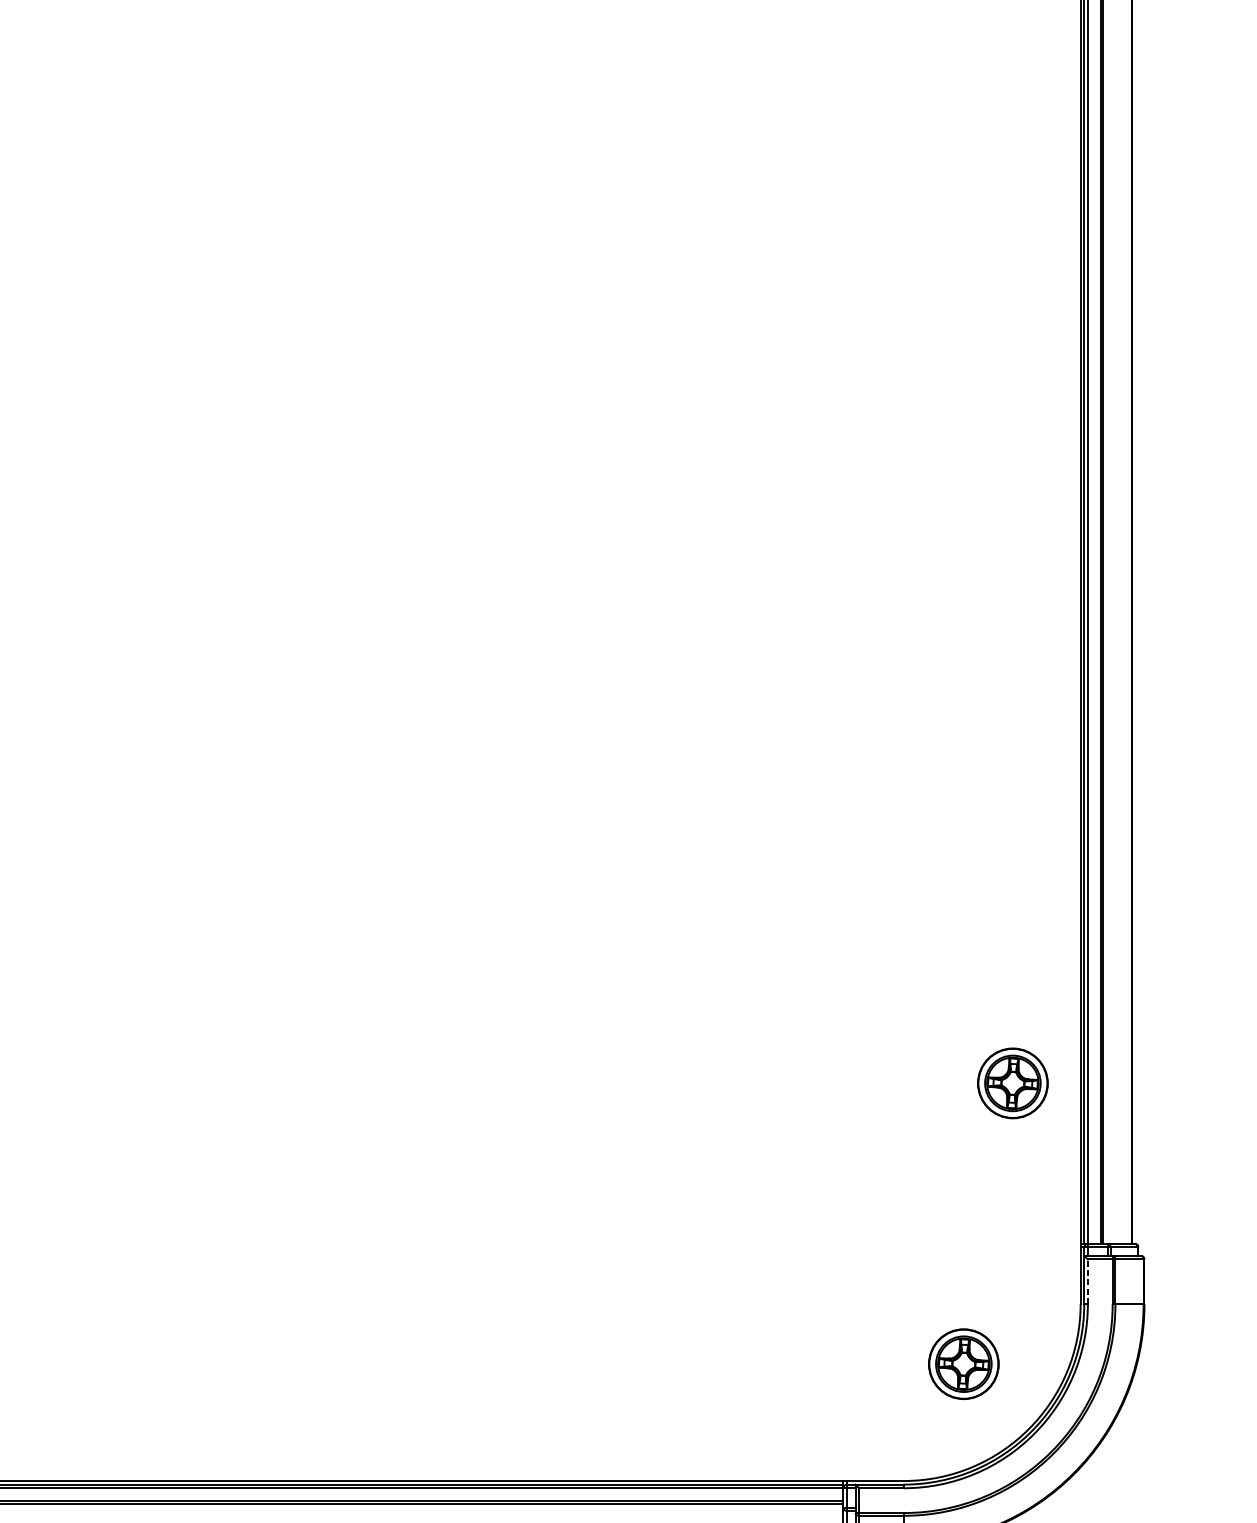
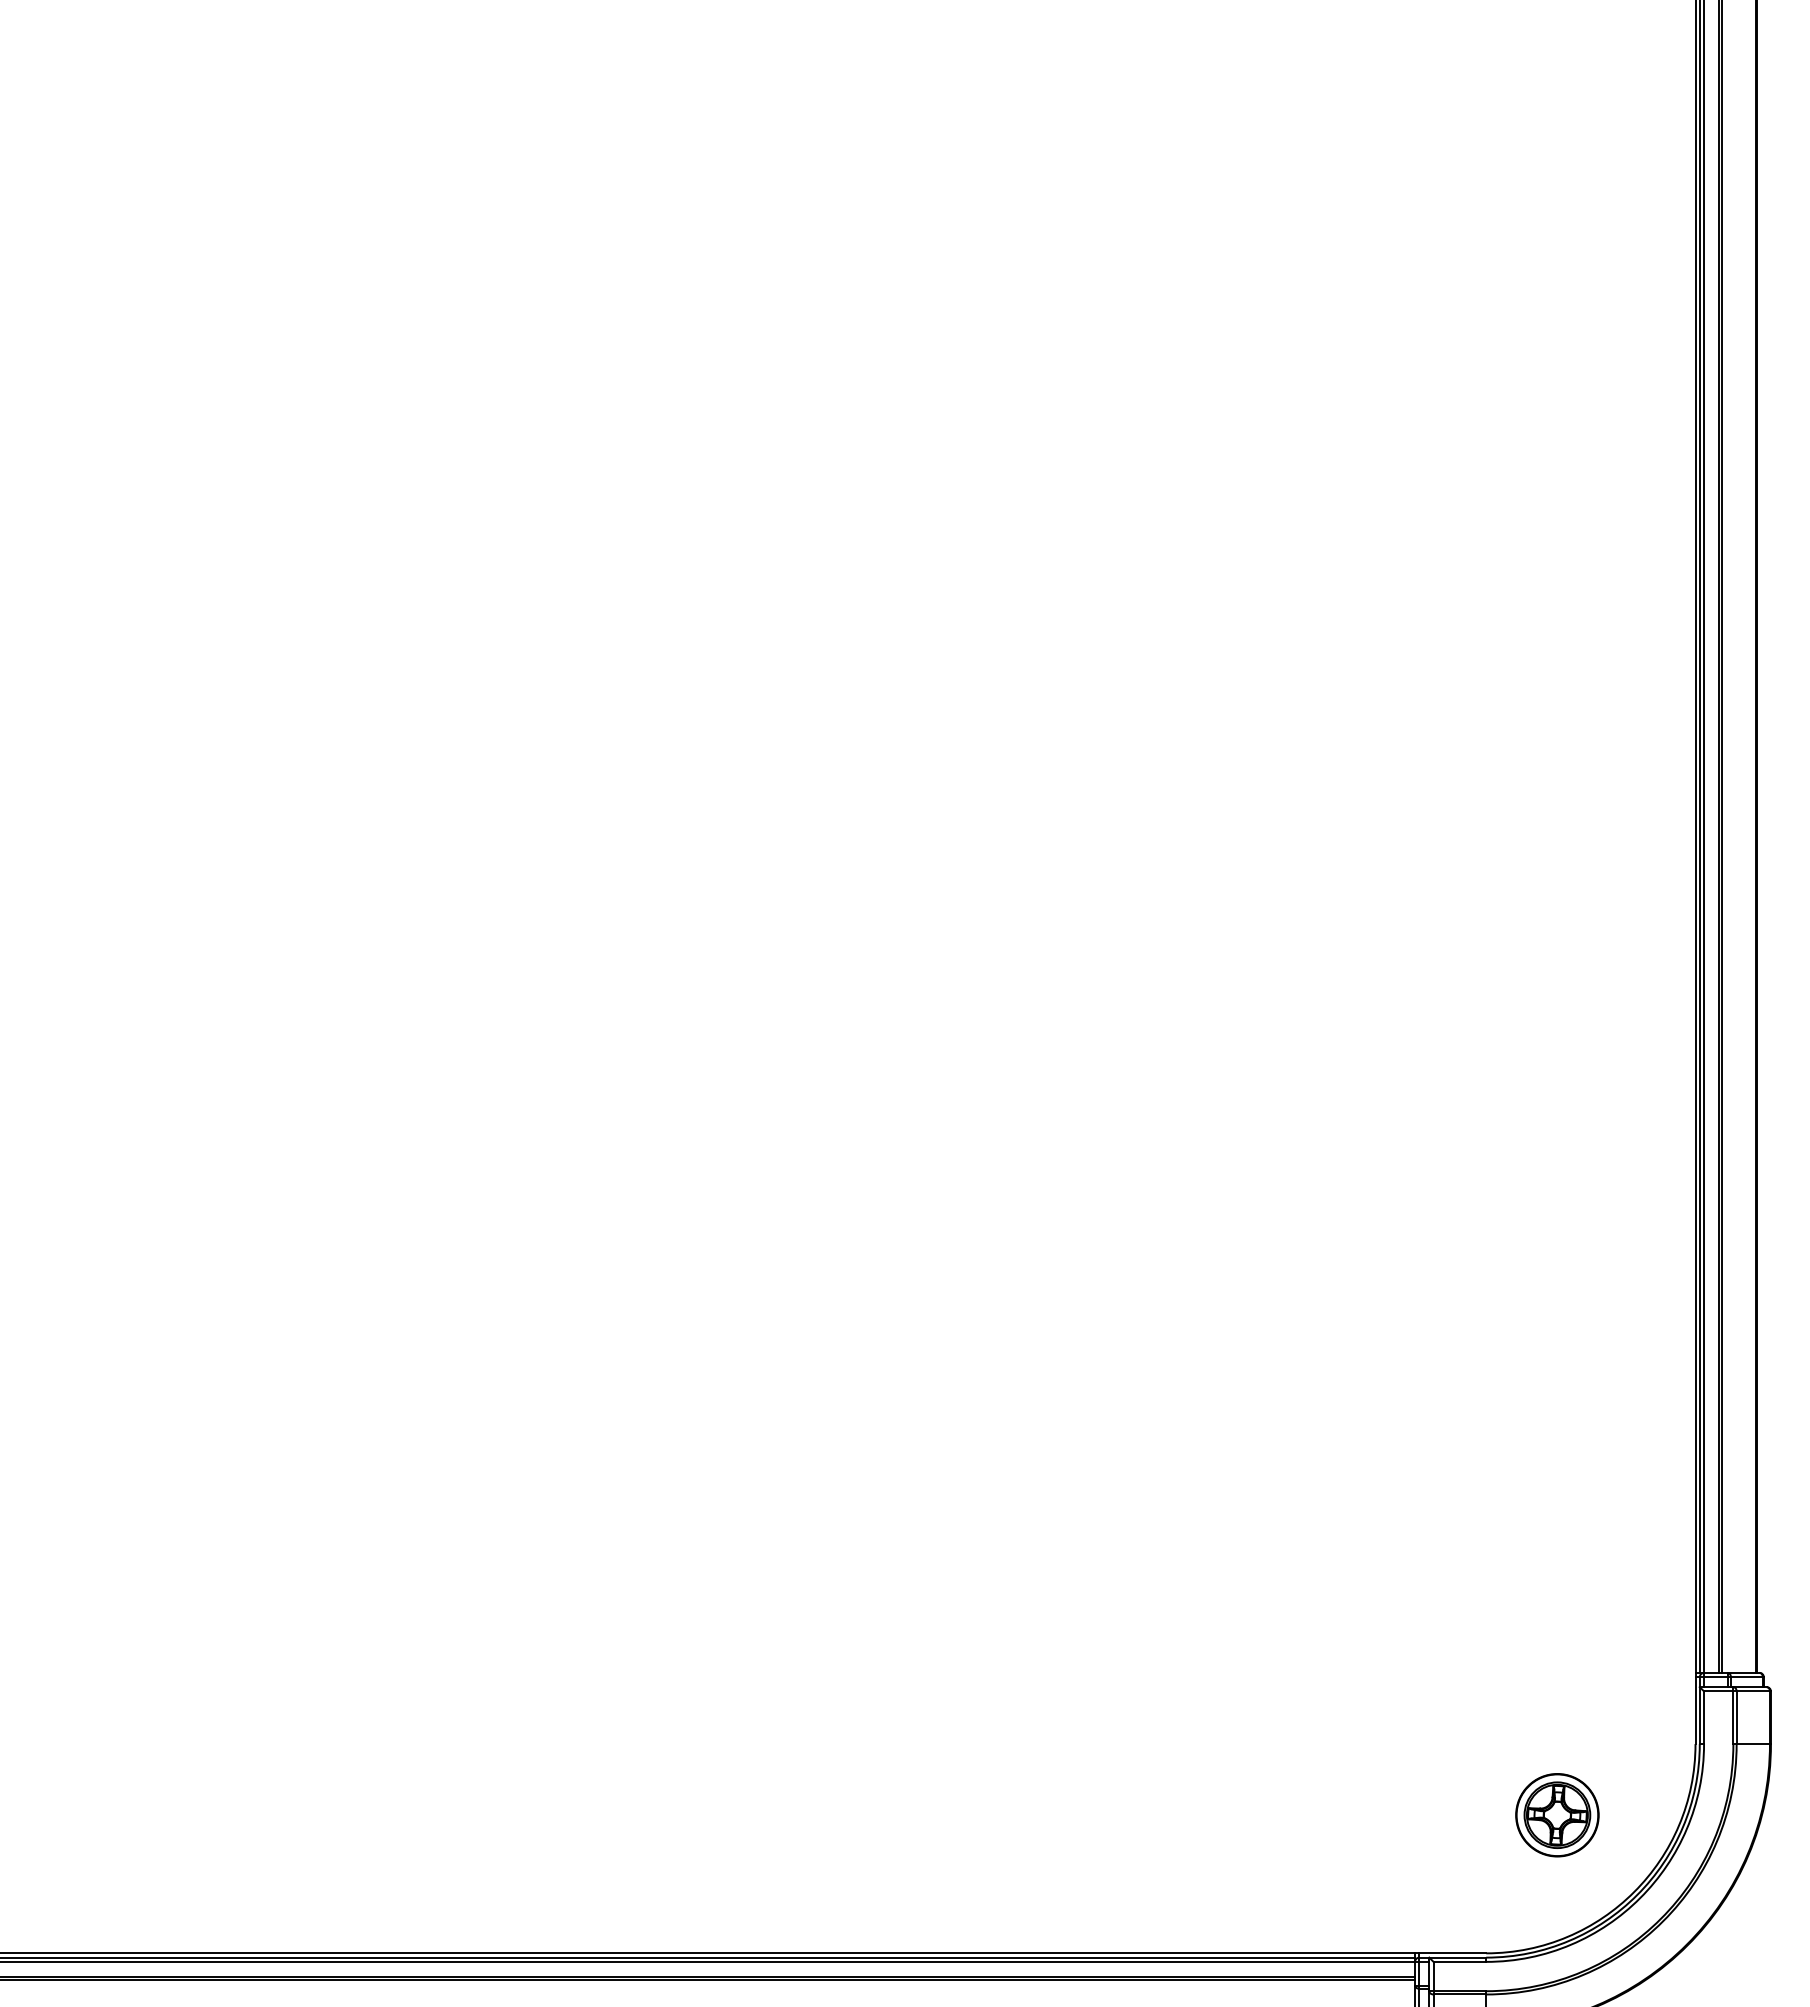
part: (1012, 1083) -> (1615, 1483), removed
line: (1088, 1281) -> (1704, 1717), dashed -> solid

